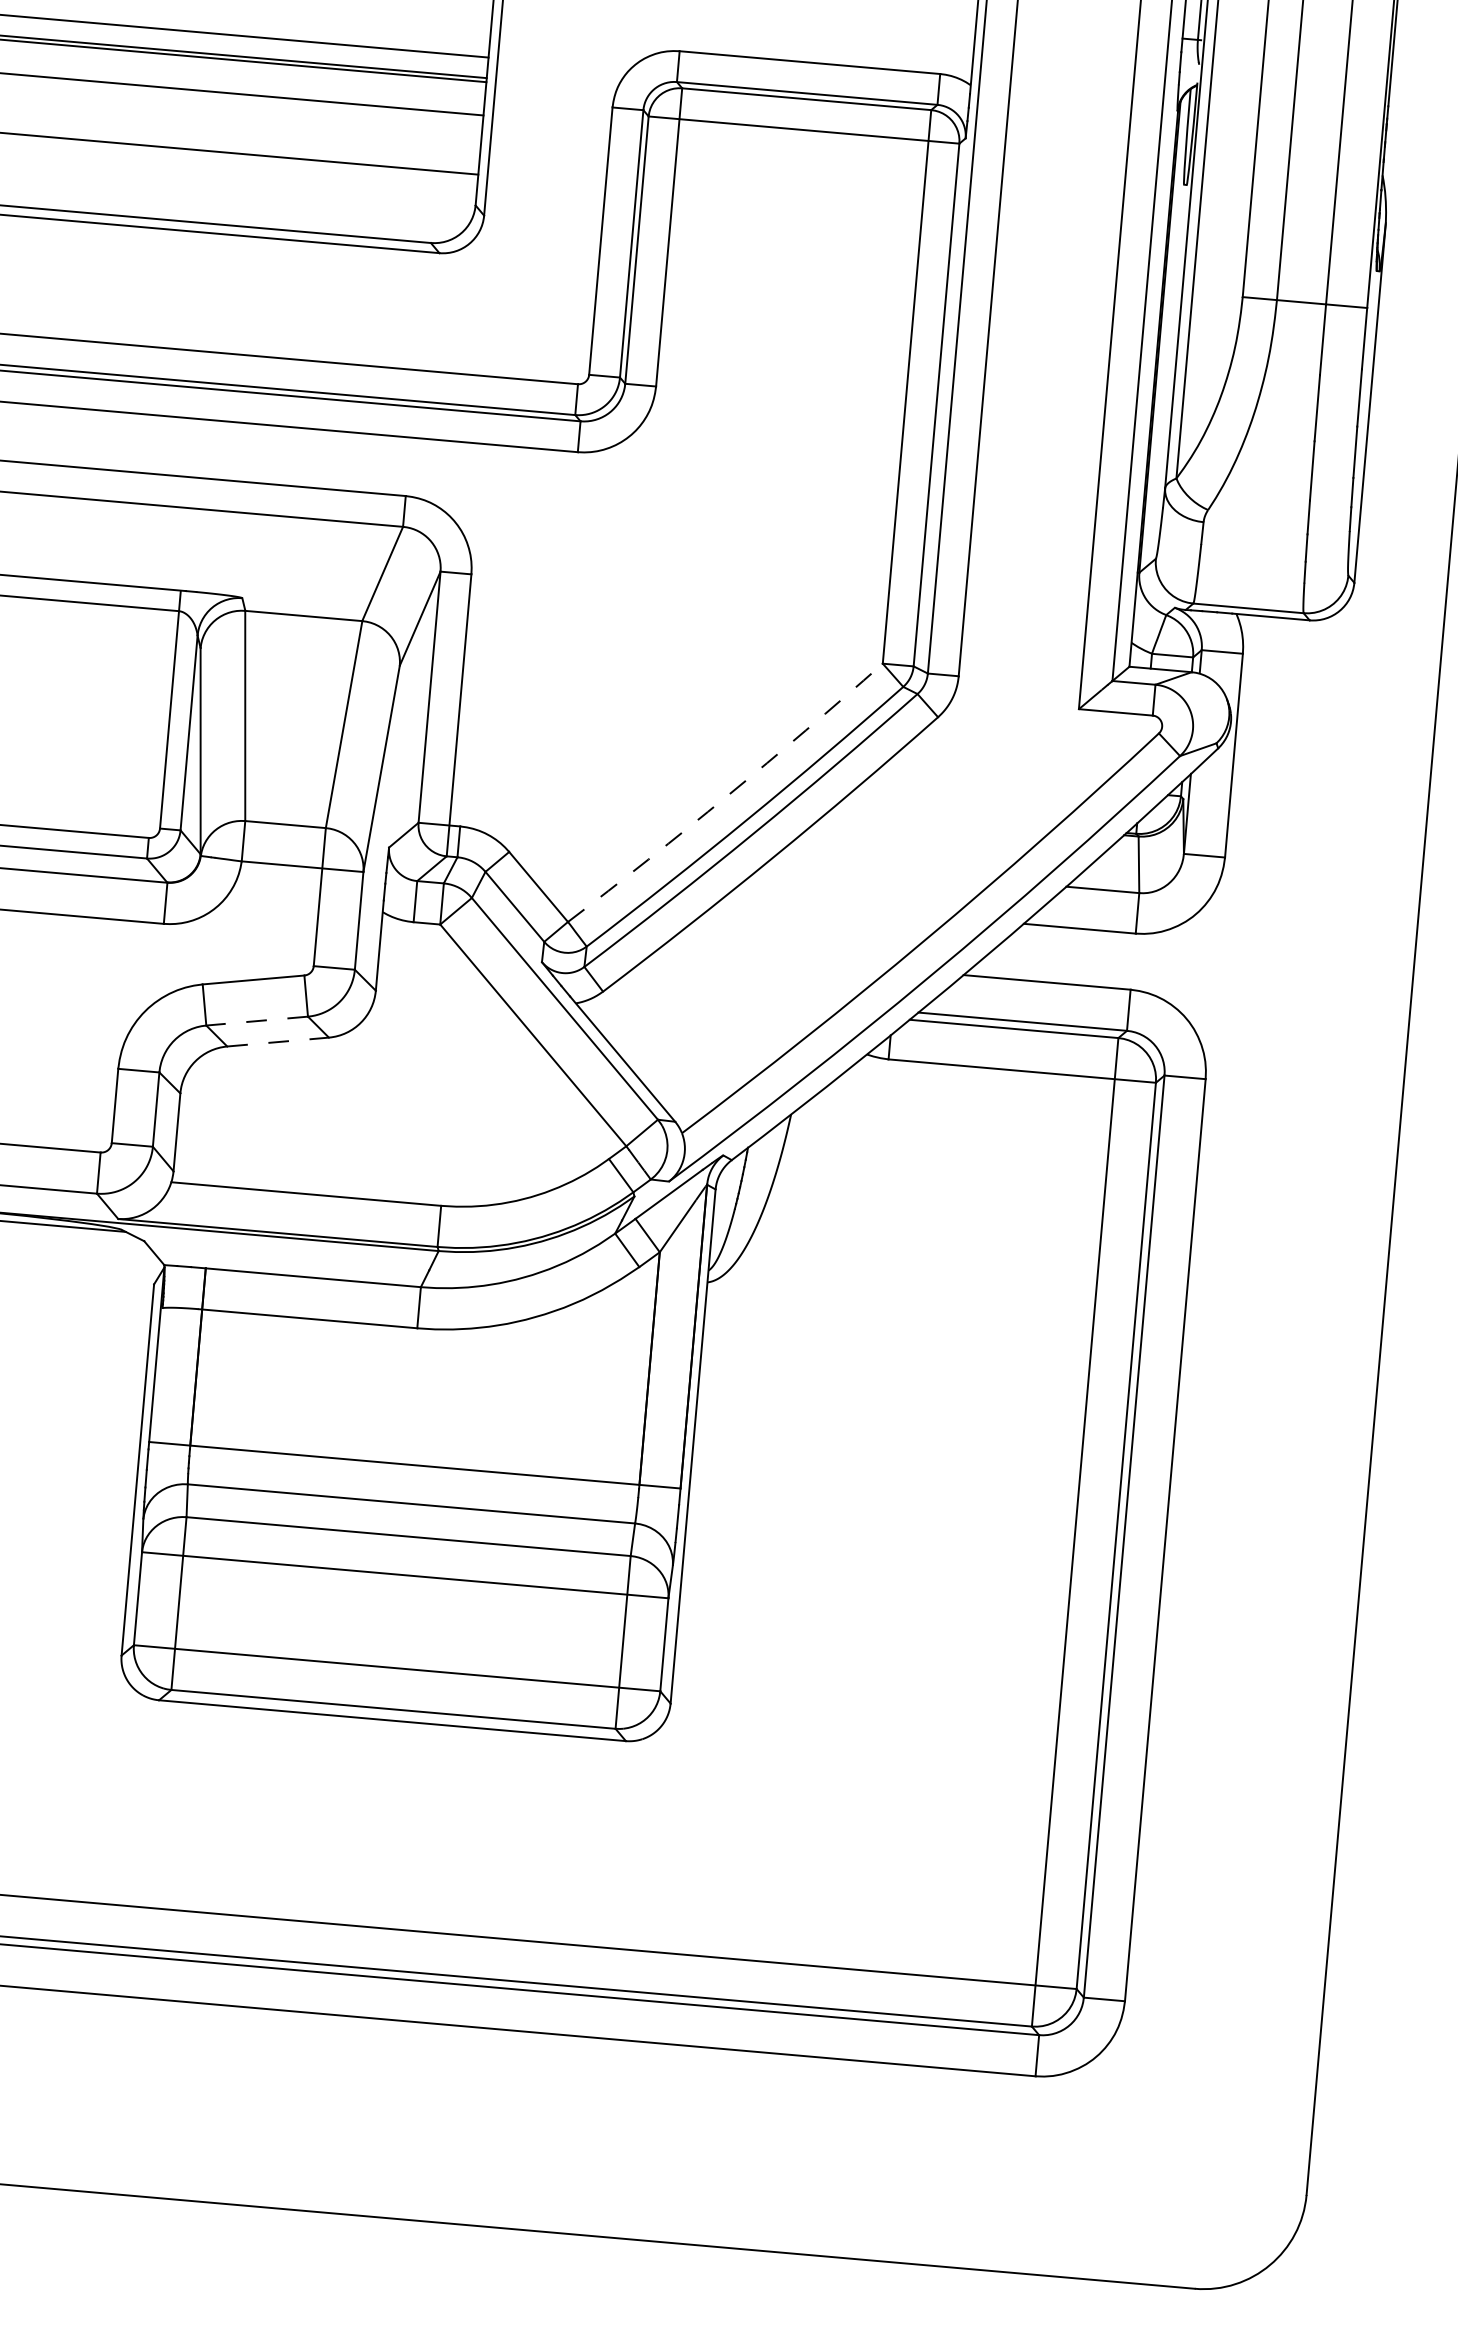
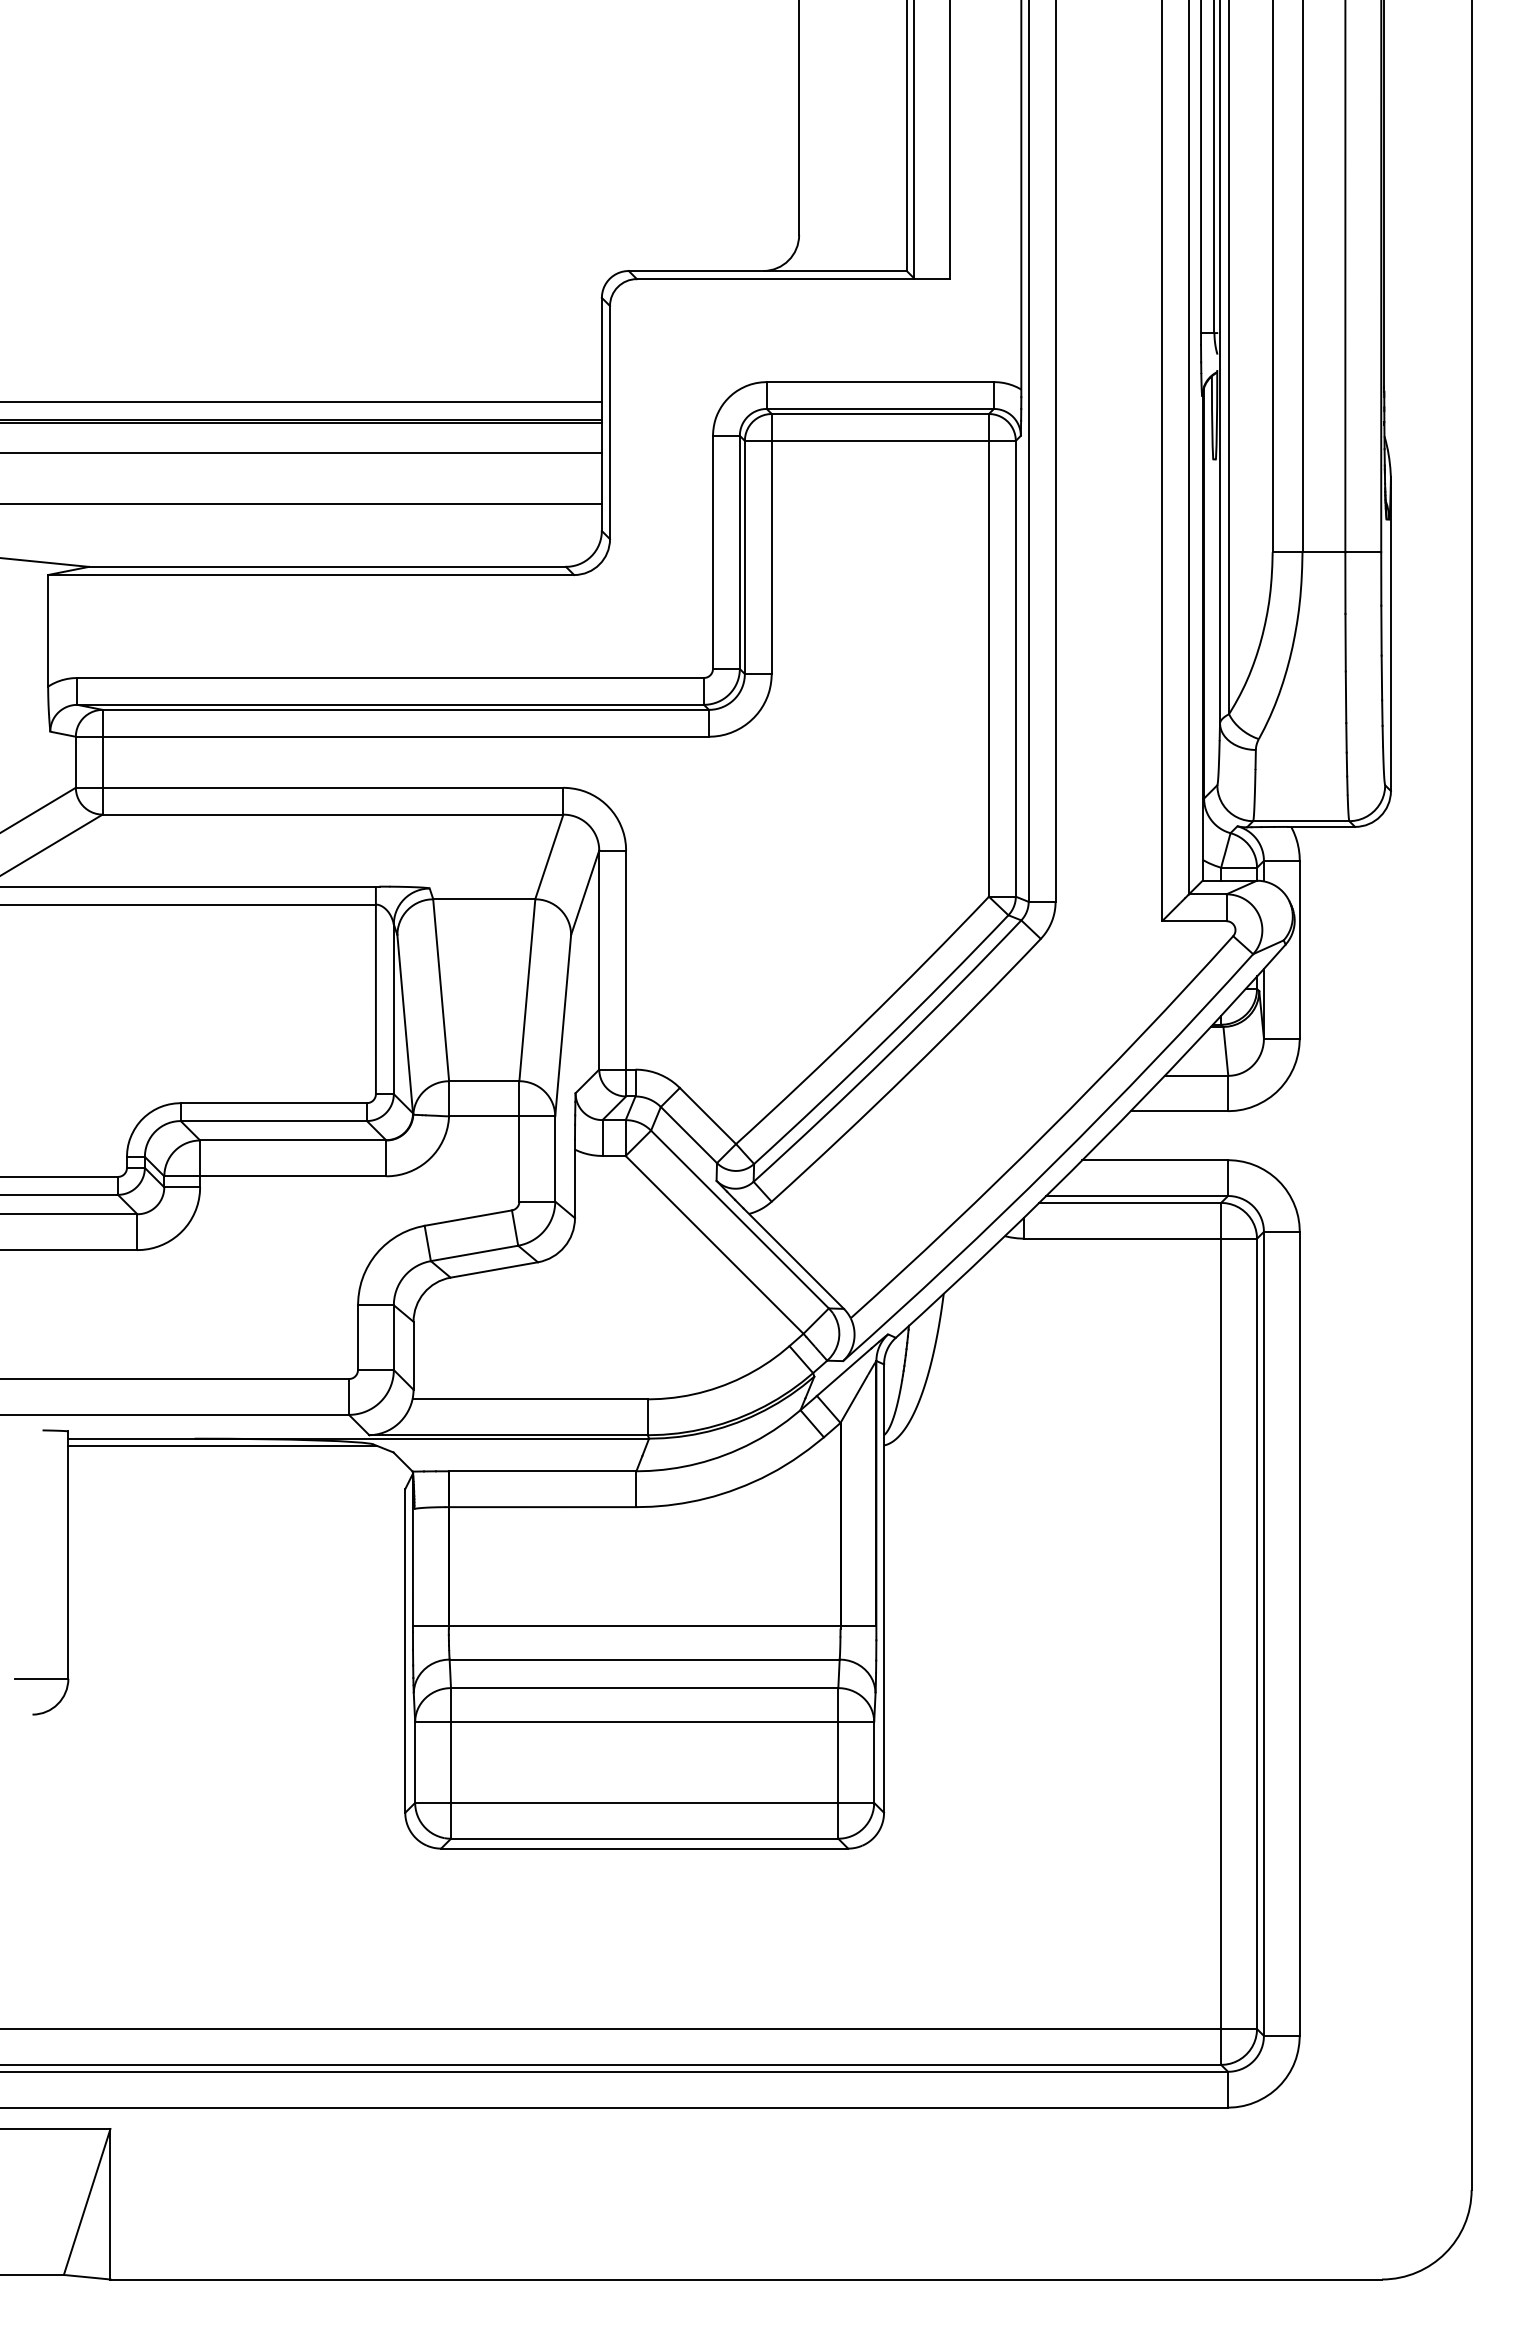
arc: (727, 795) -> (864, 1022), dashed -> solid
line: (257, 1021) -> (474, 1253), dashed -> solid
line: (278, 1041) -> (494, 1269), dashed -> solid

